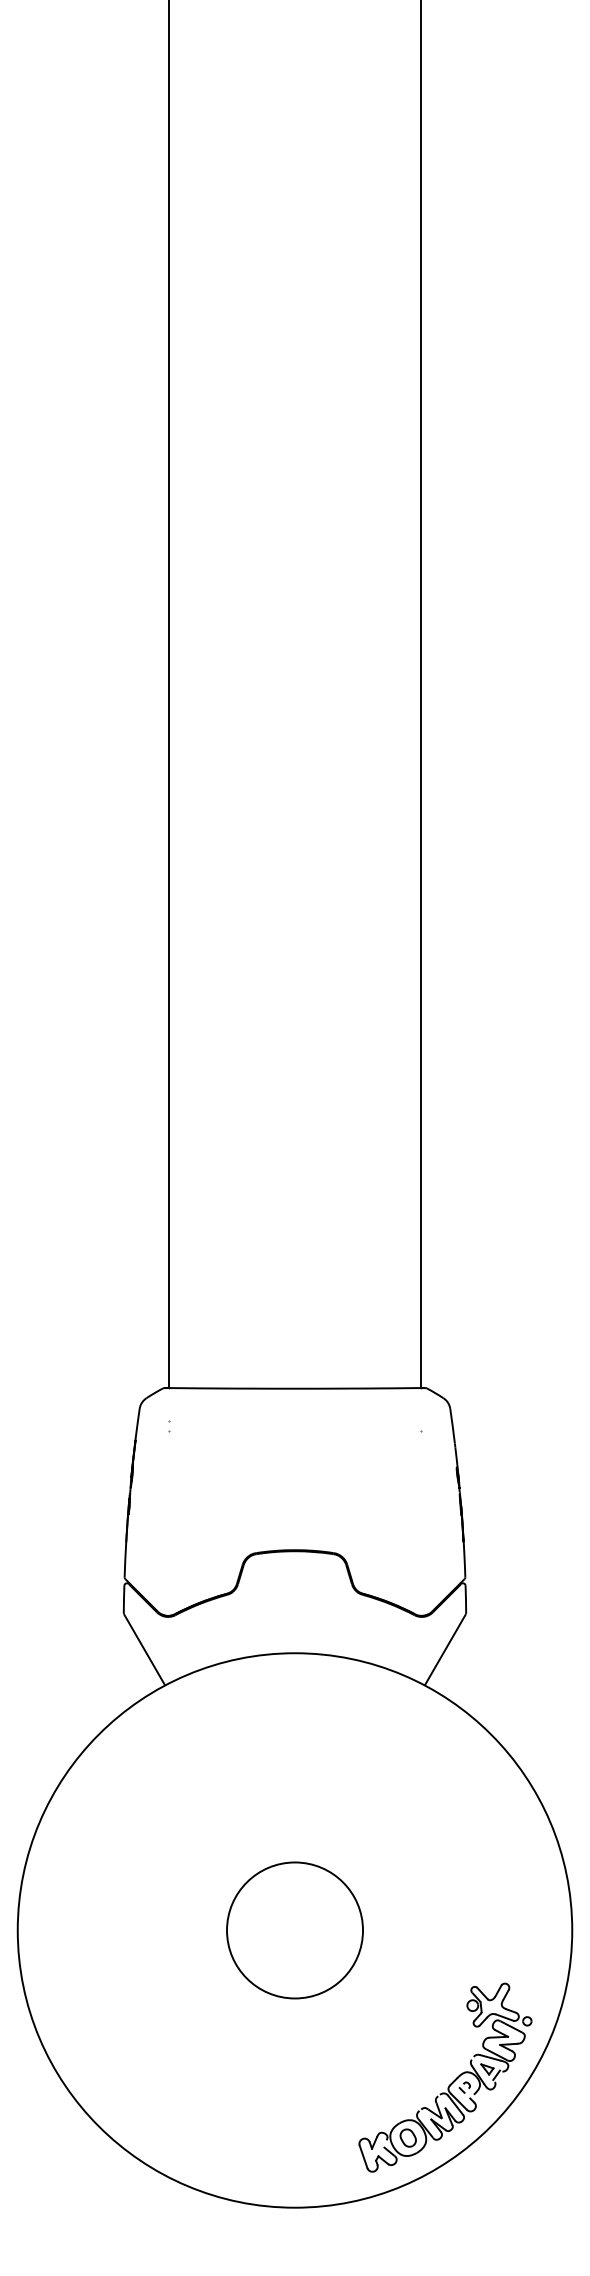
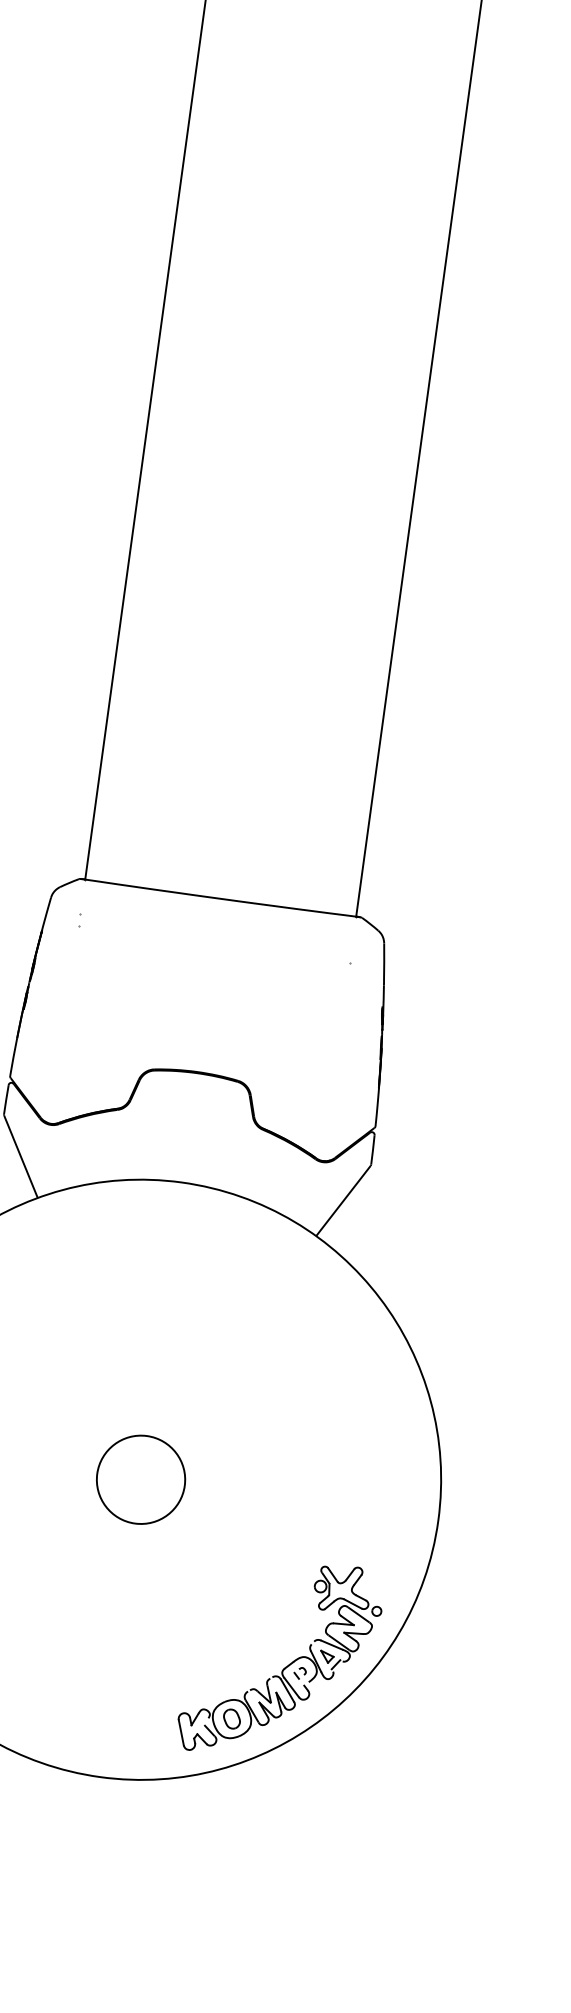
circle: (294, 1930) -> (140, 1479), size x0.6

